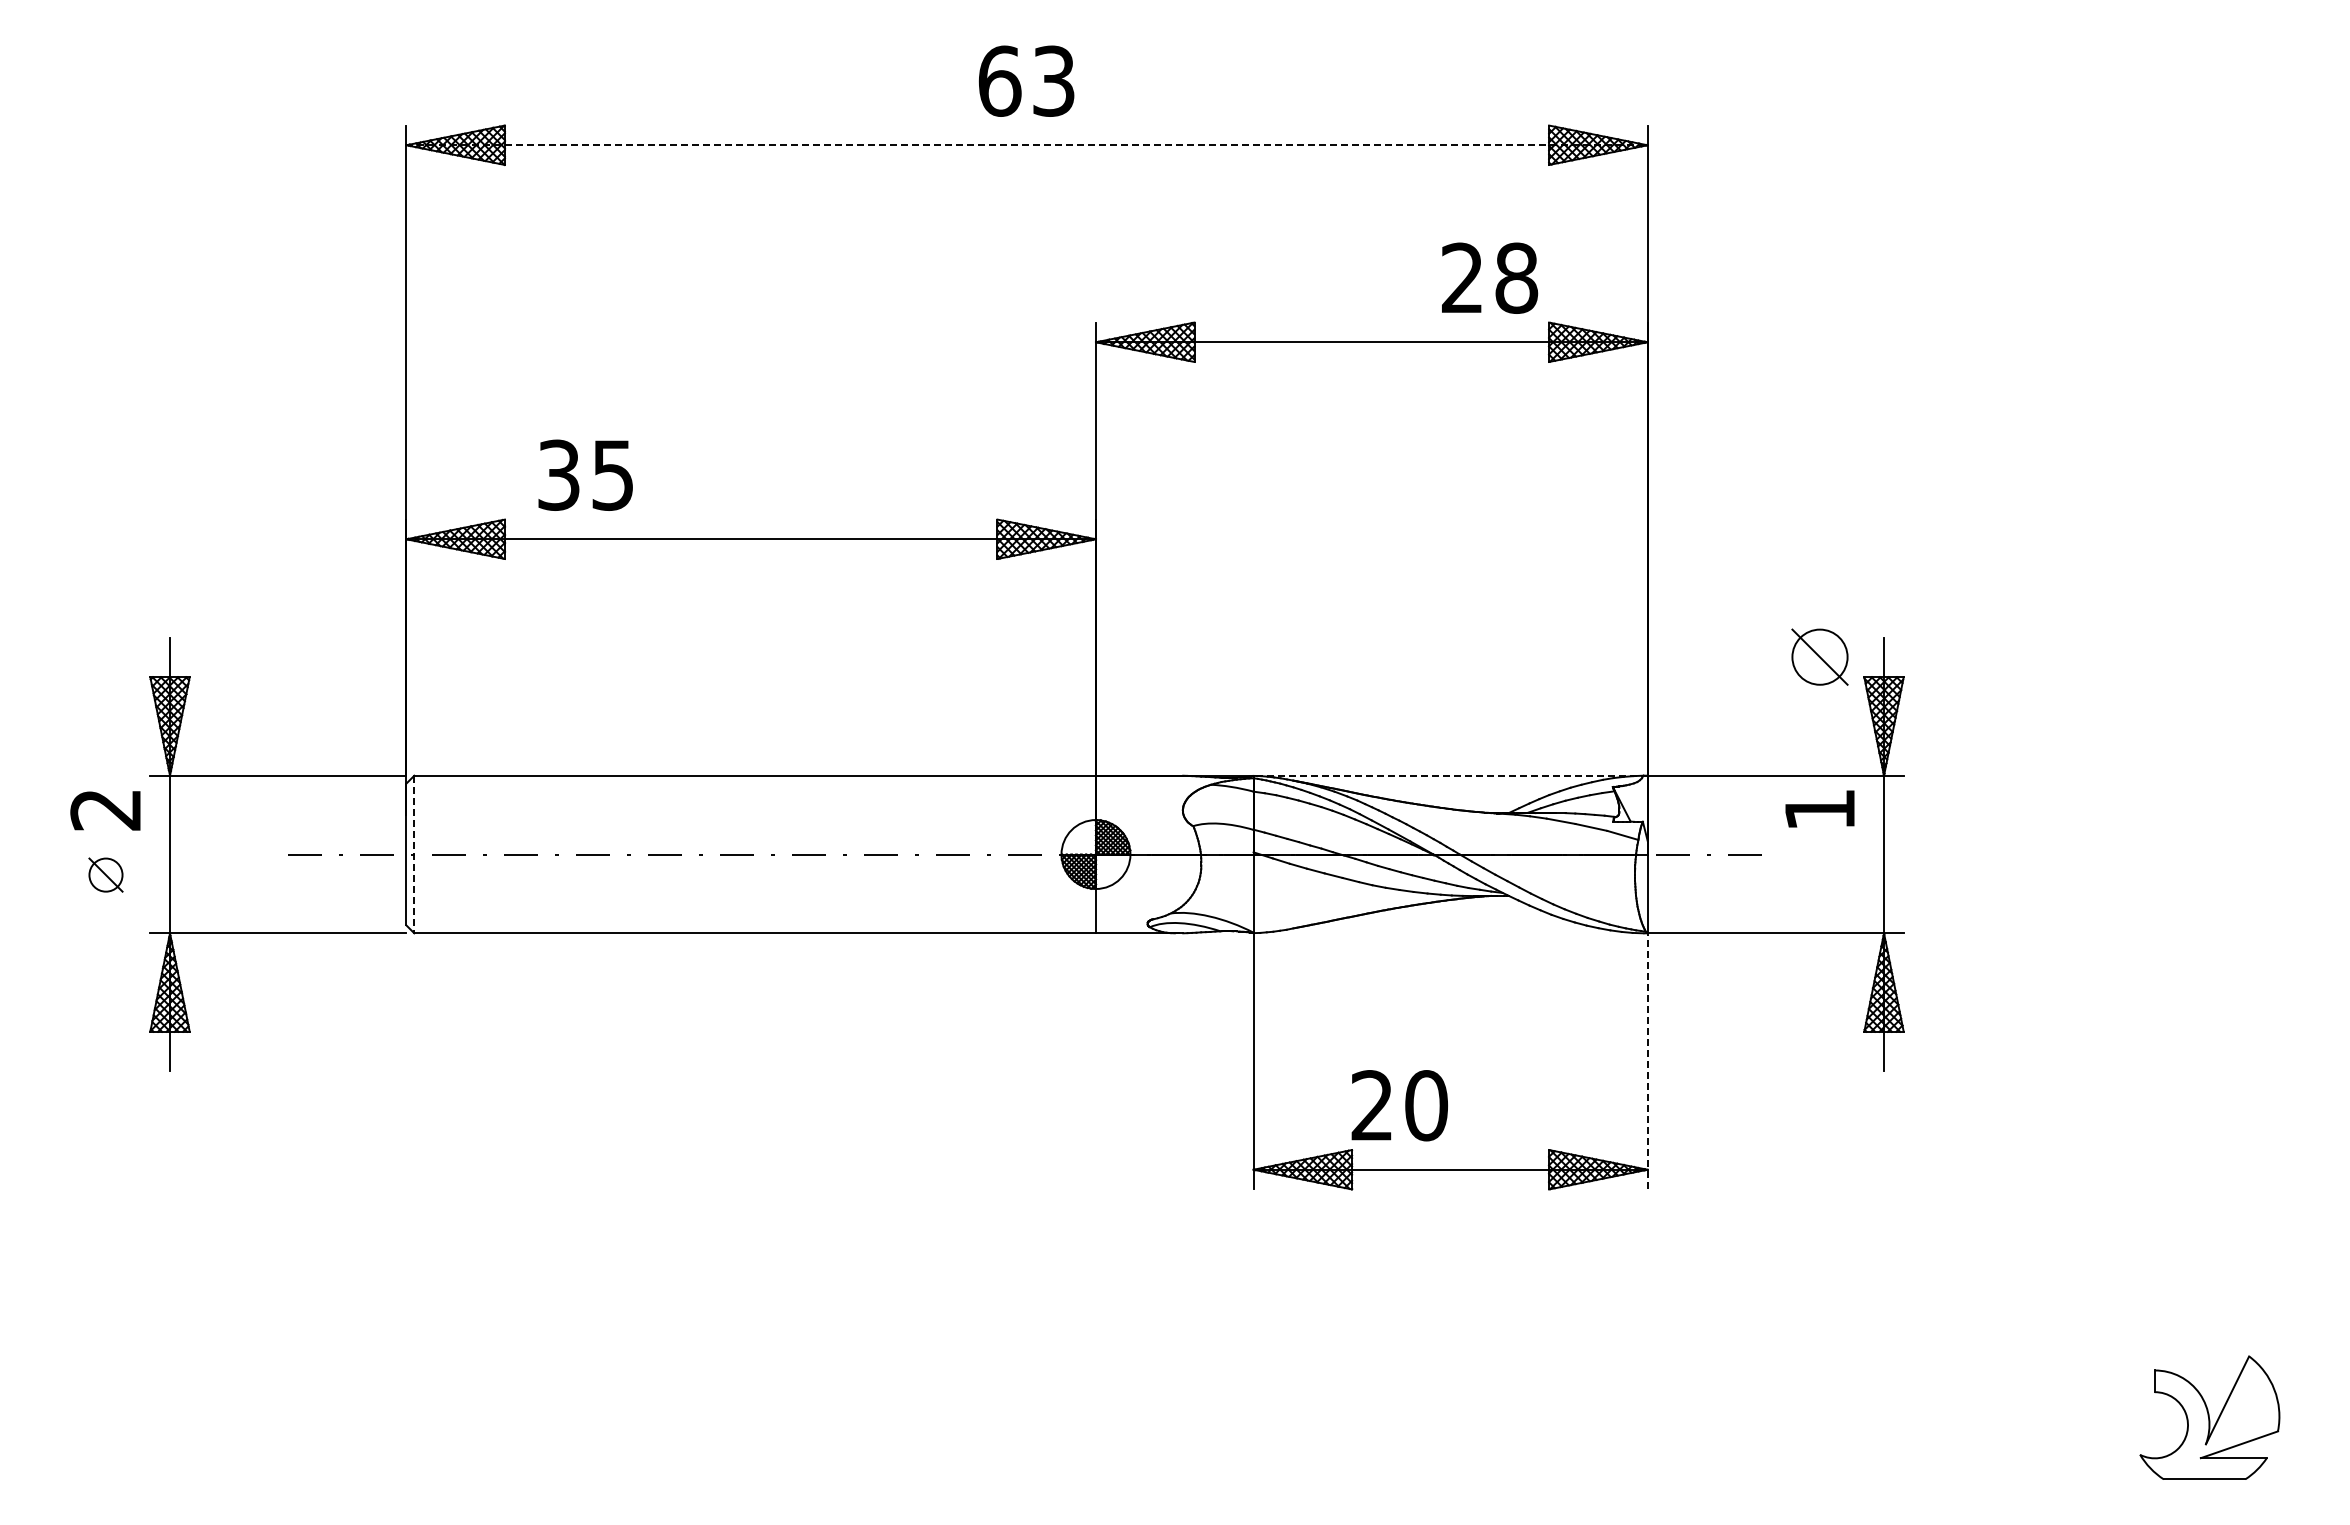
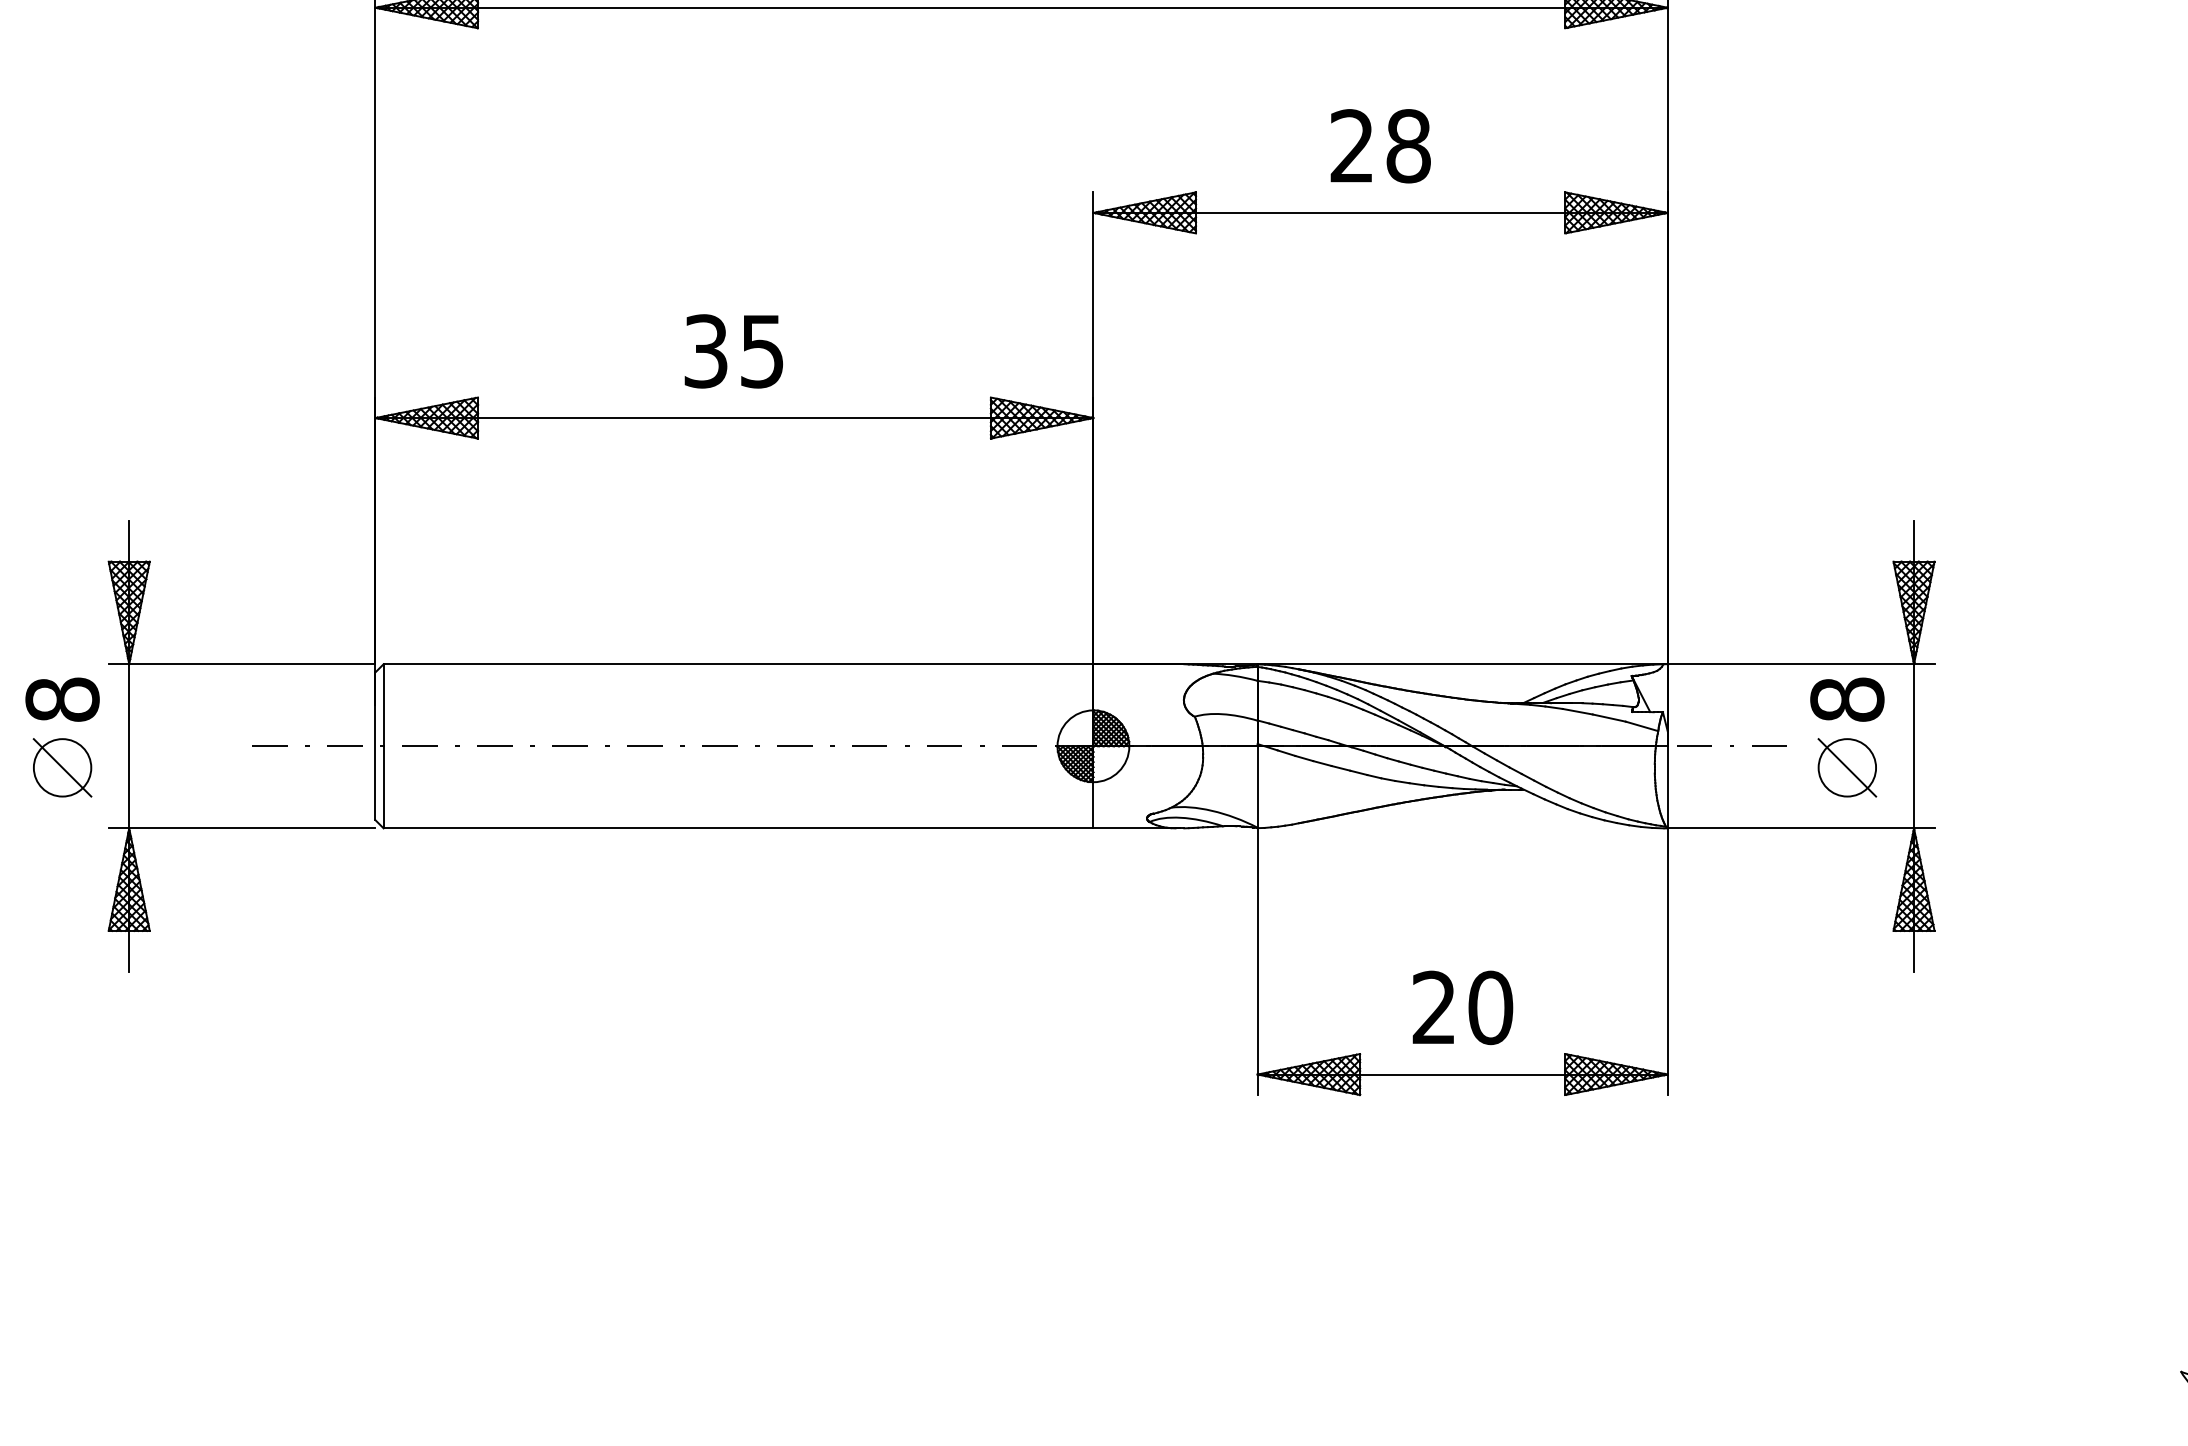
line: (1027, 145) -> (1022, 8), dashed -> solid
text: (1490, 277) -> (1381, 145), moved
text: (585, 474) -> (733, 350), moved
part: (1819, 656) -> (1846, 767), moved
line: (1450, 775) -> (1462, 664), dashed -> solid
text: (105, 809) -> (62, 699), 2 -> 8
text: (1819, 809) -> (1846, 699), 1 -> 8
line: (414, 854) -> (383, 746), dashed -> solid
part: (105, 874) -> (62, 767), size x1.67
line: (1647, 1060) -> (1667, 960), dashed -> solid
text: (1399, 1105) -> (1462, 1007), moved

